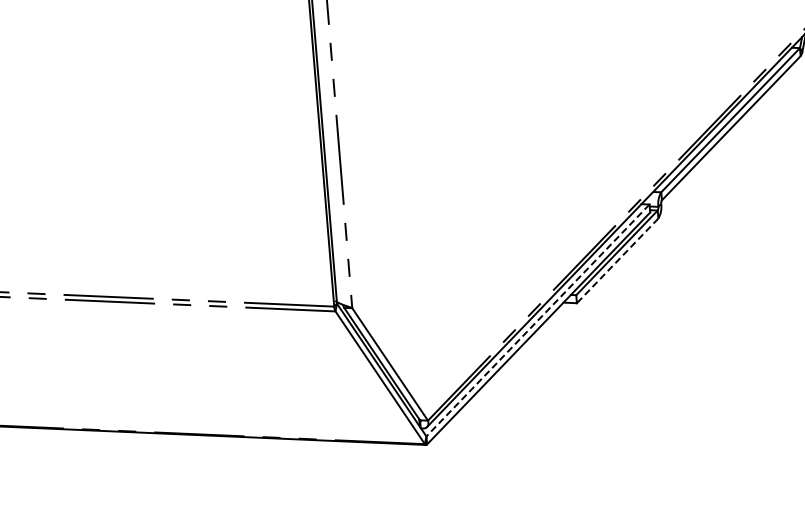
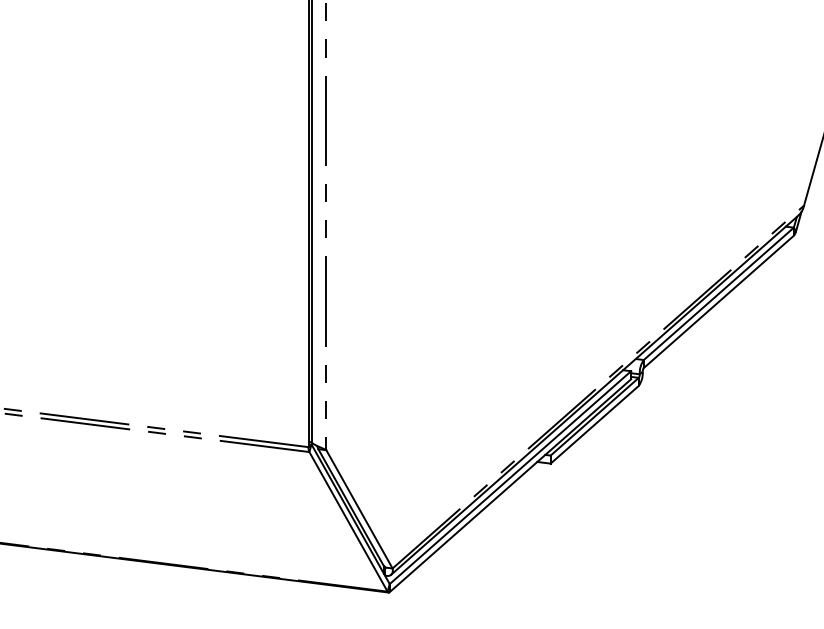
line: (617, 260) -> (594, 424), dashed -> solid
line: (538, 320) -> (510, 477), dashed -> solid

